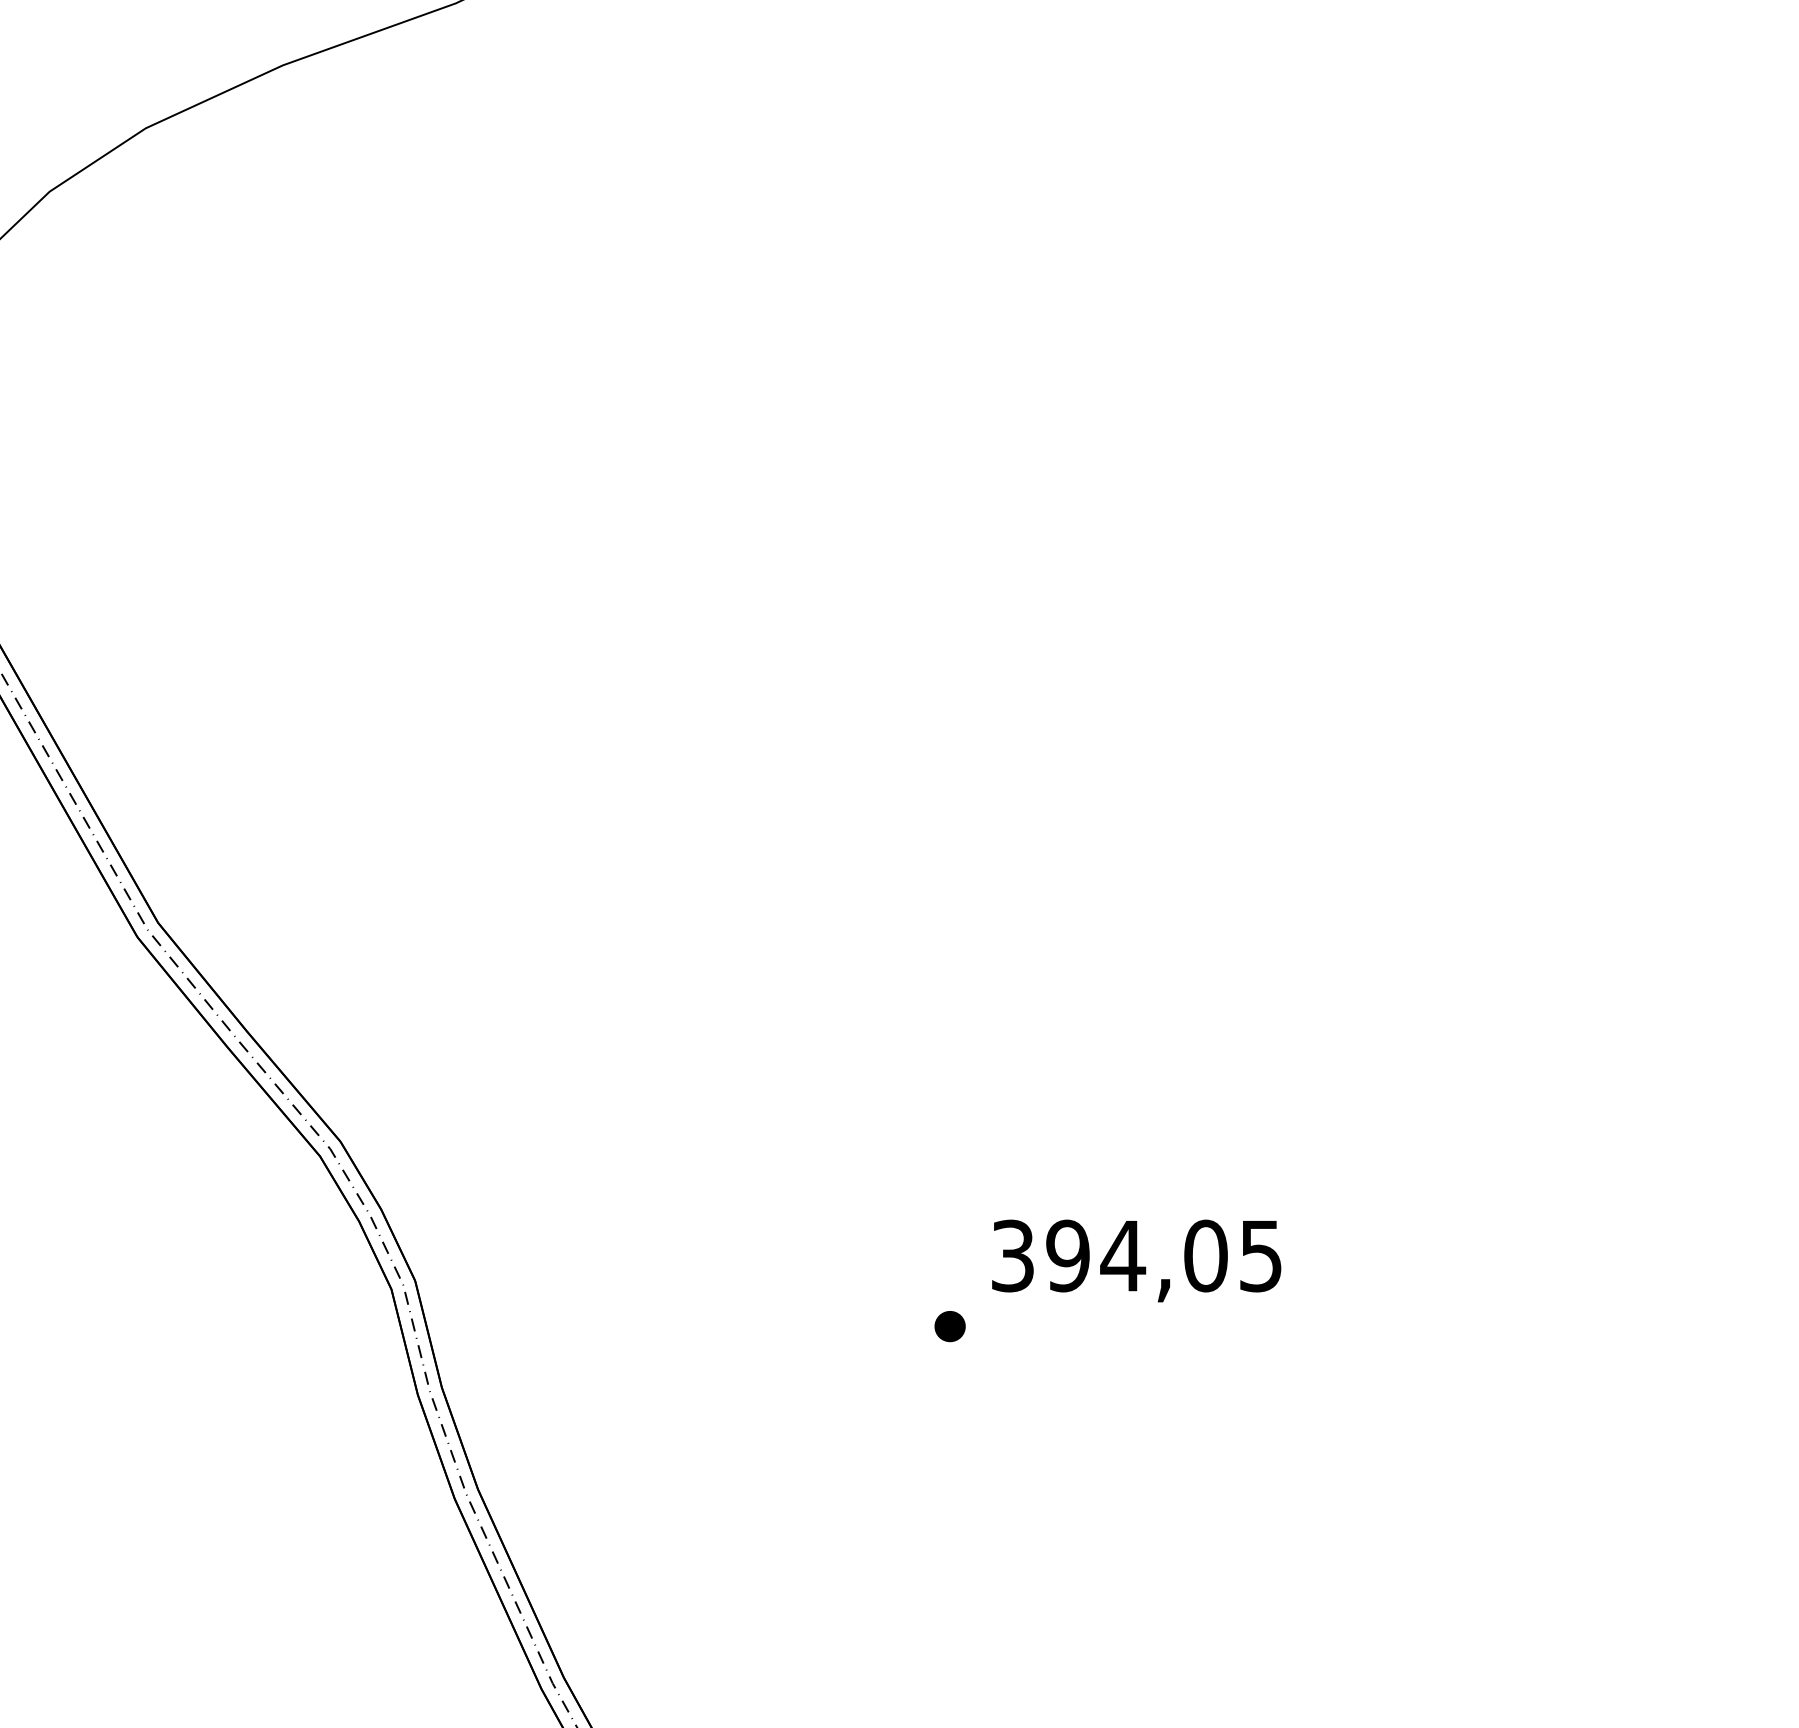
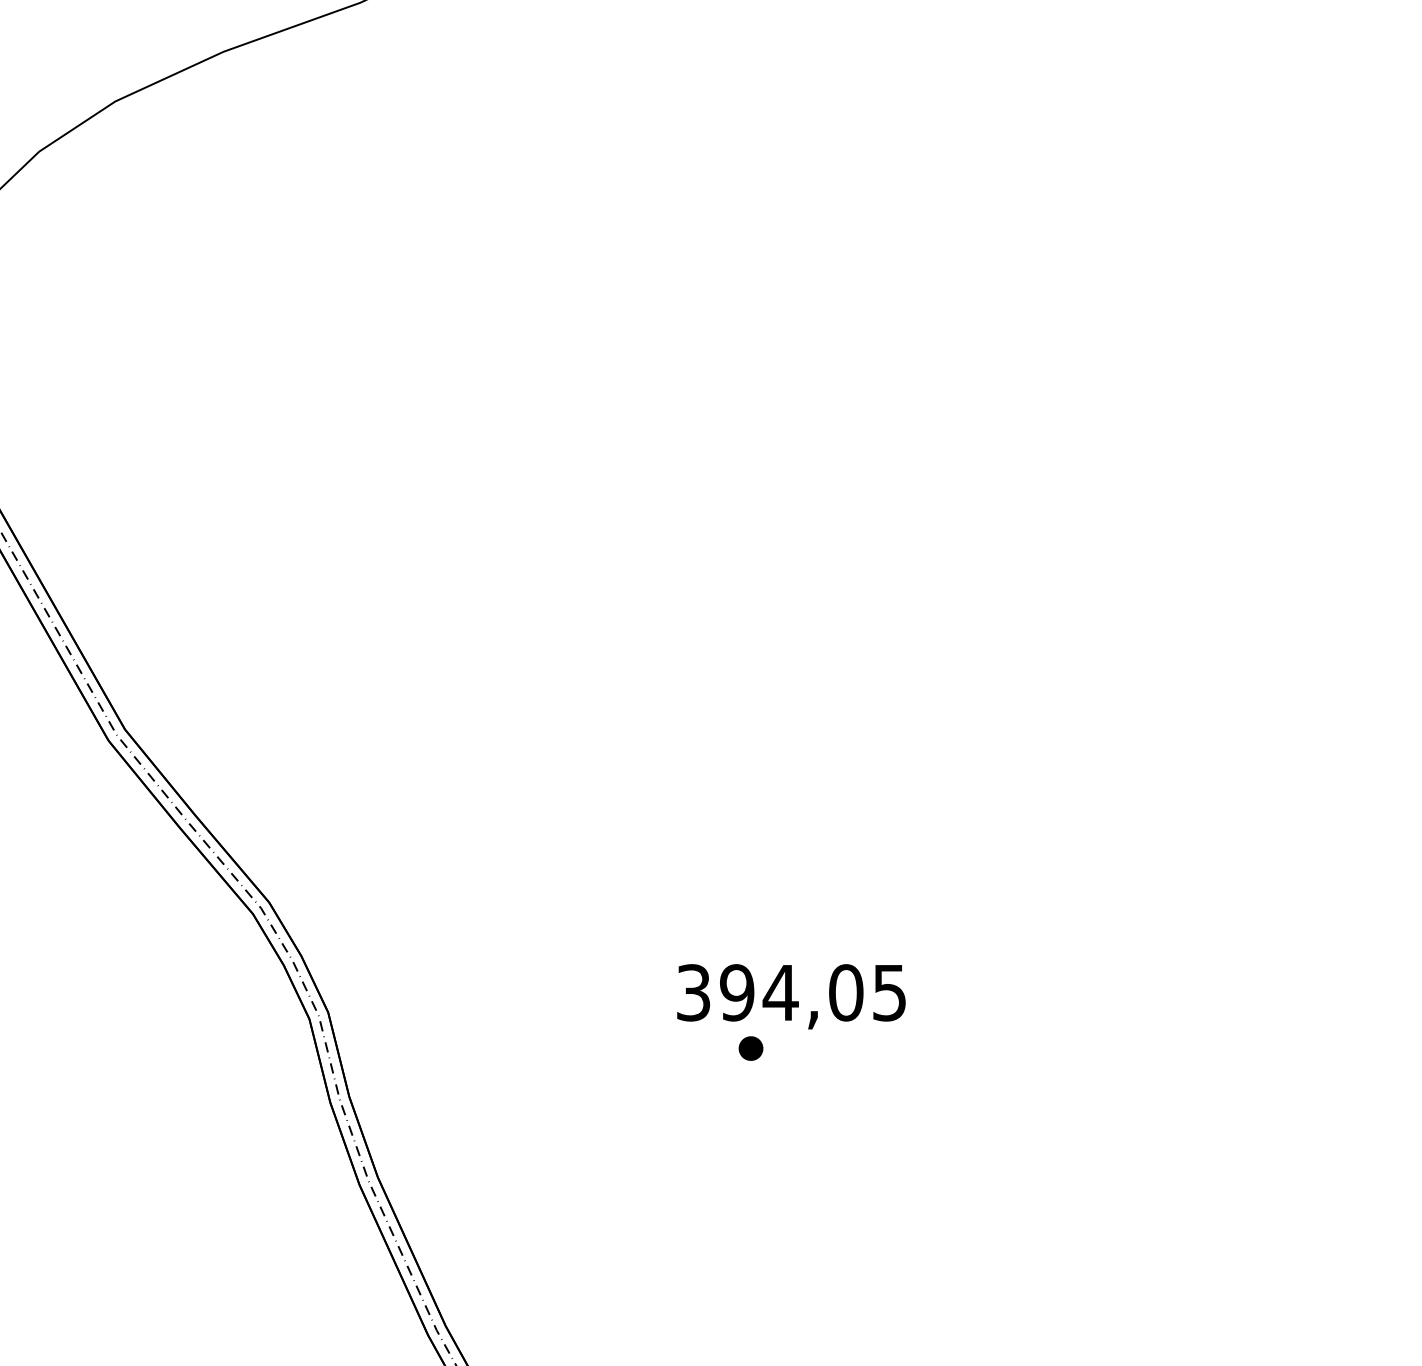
text: (1136, 1260) -> (791, 996), moved

